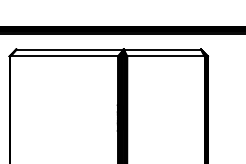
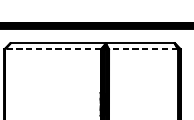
line: (64, 56) -> (53, 49), solid -> dashed
line: (165, 56) -> (143, 49), solid -> dashed

